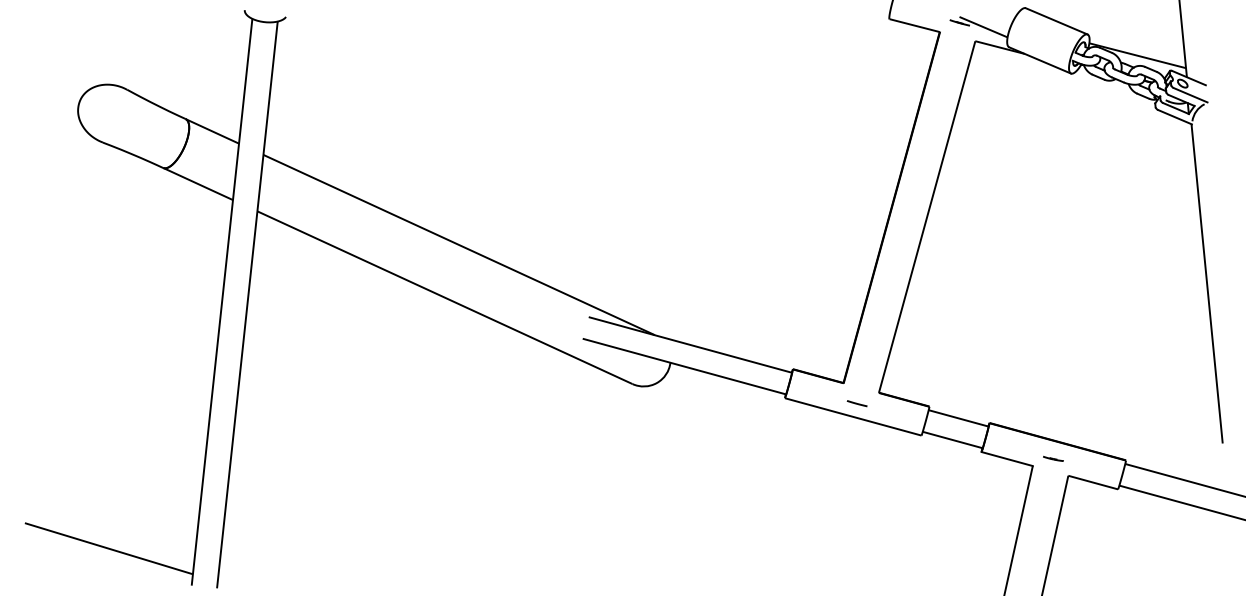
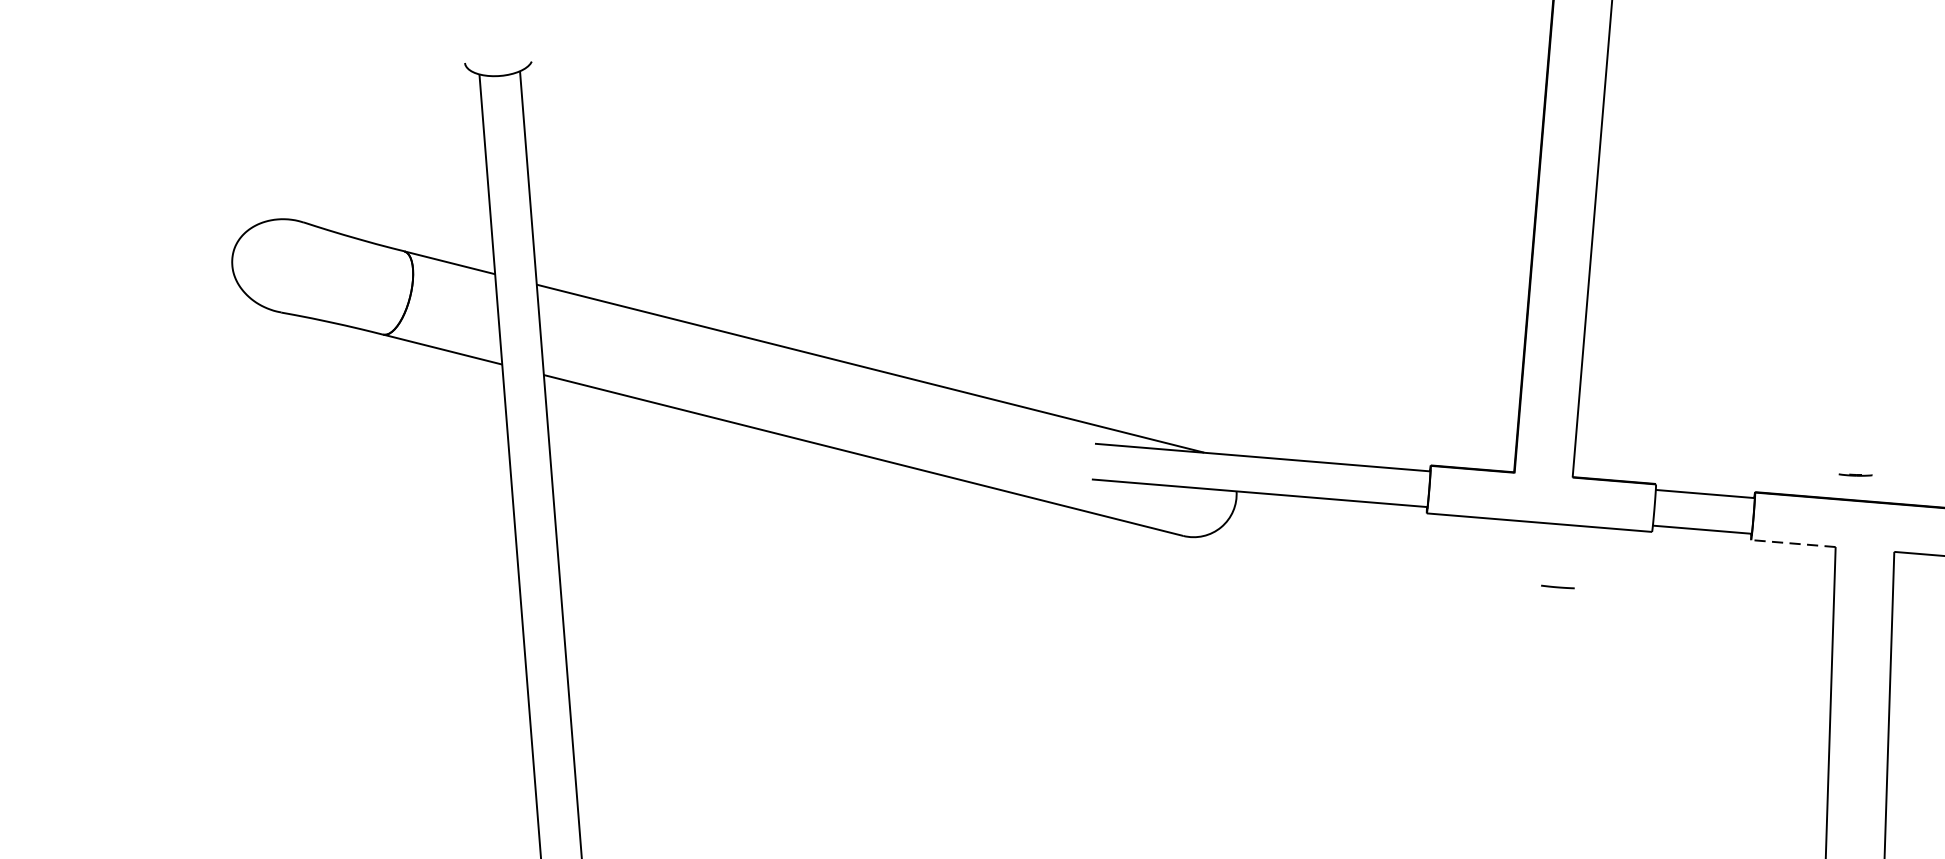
line: (856, 403) -> (1556, 586), moved
line: (1053, 458) -> (1855, 474), moved
line: (1007, 459) -> (1793, 544), solid -> dashed

